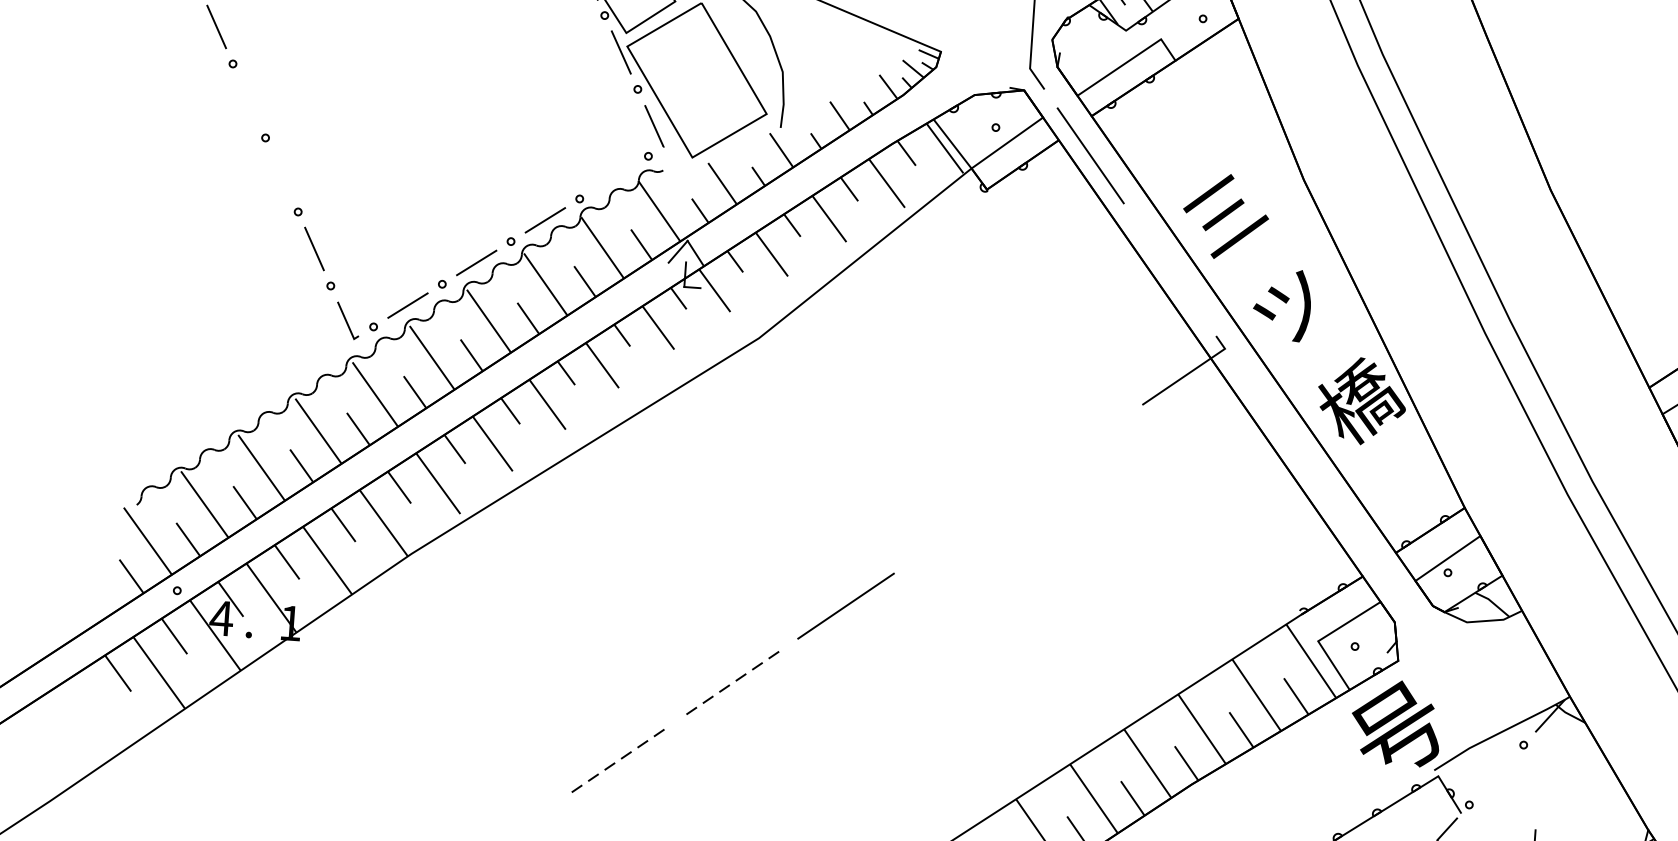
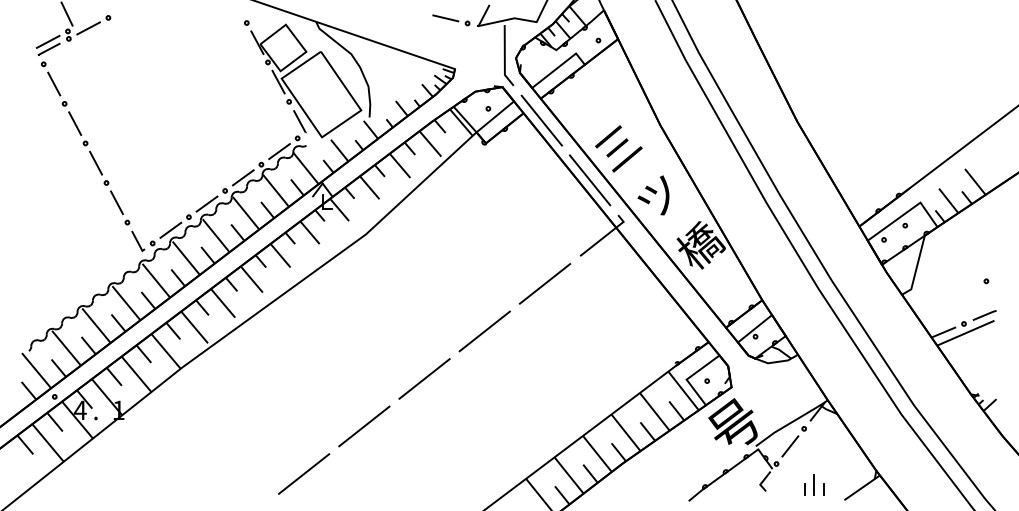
line: (249, 100) -> (75, 123), added
line: (282, 173) -> (96, 162), added
line: (613, 177) -> (279, 151), added
line: (1168, 269) -> (589, 180), added
line: (1074, 449) -> (544, 283), added
line: (960, 528) -> (484, 331), added
line: (731, 684) -> (364, 426), dashed -> solid
line: (617, 762) -> (304, 474), dashed -> solid
line: (1496, 775) -> (790, 446), added

